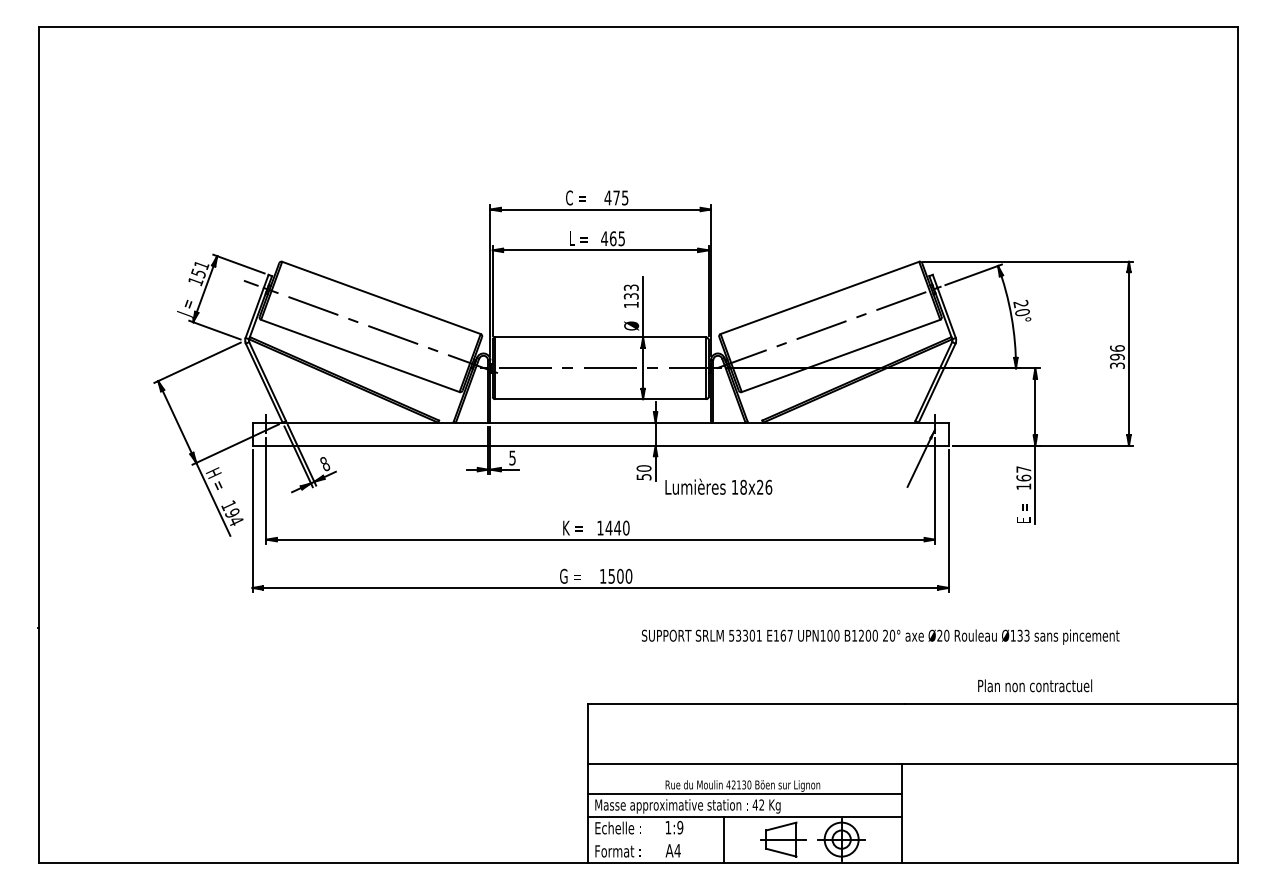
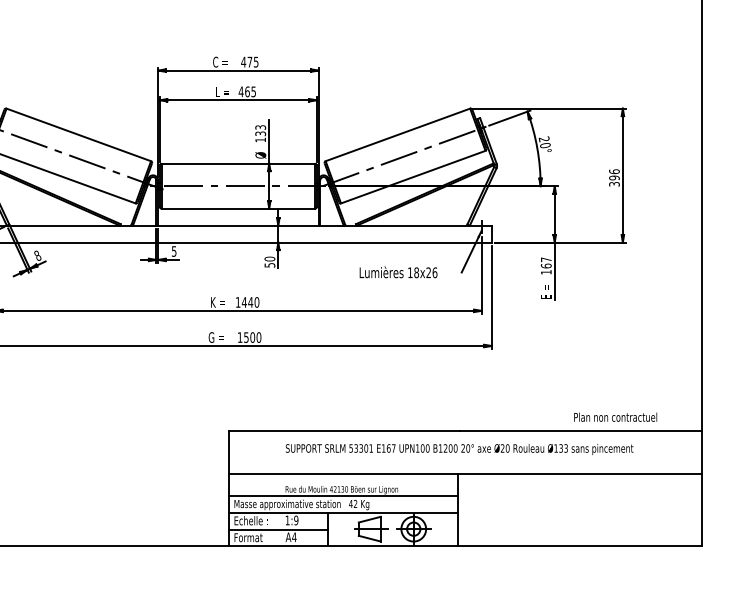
text: (718, 486) -> (398, 272), moved
text: (880, 636) -> (459, 449), moved
text: (1035, 685) -> (615, 417), moved
line: (655, 840) -> (278, 529), added

